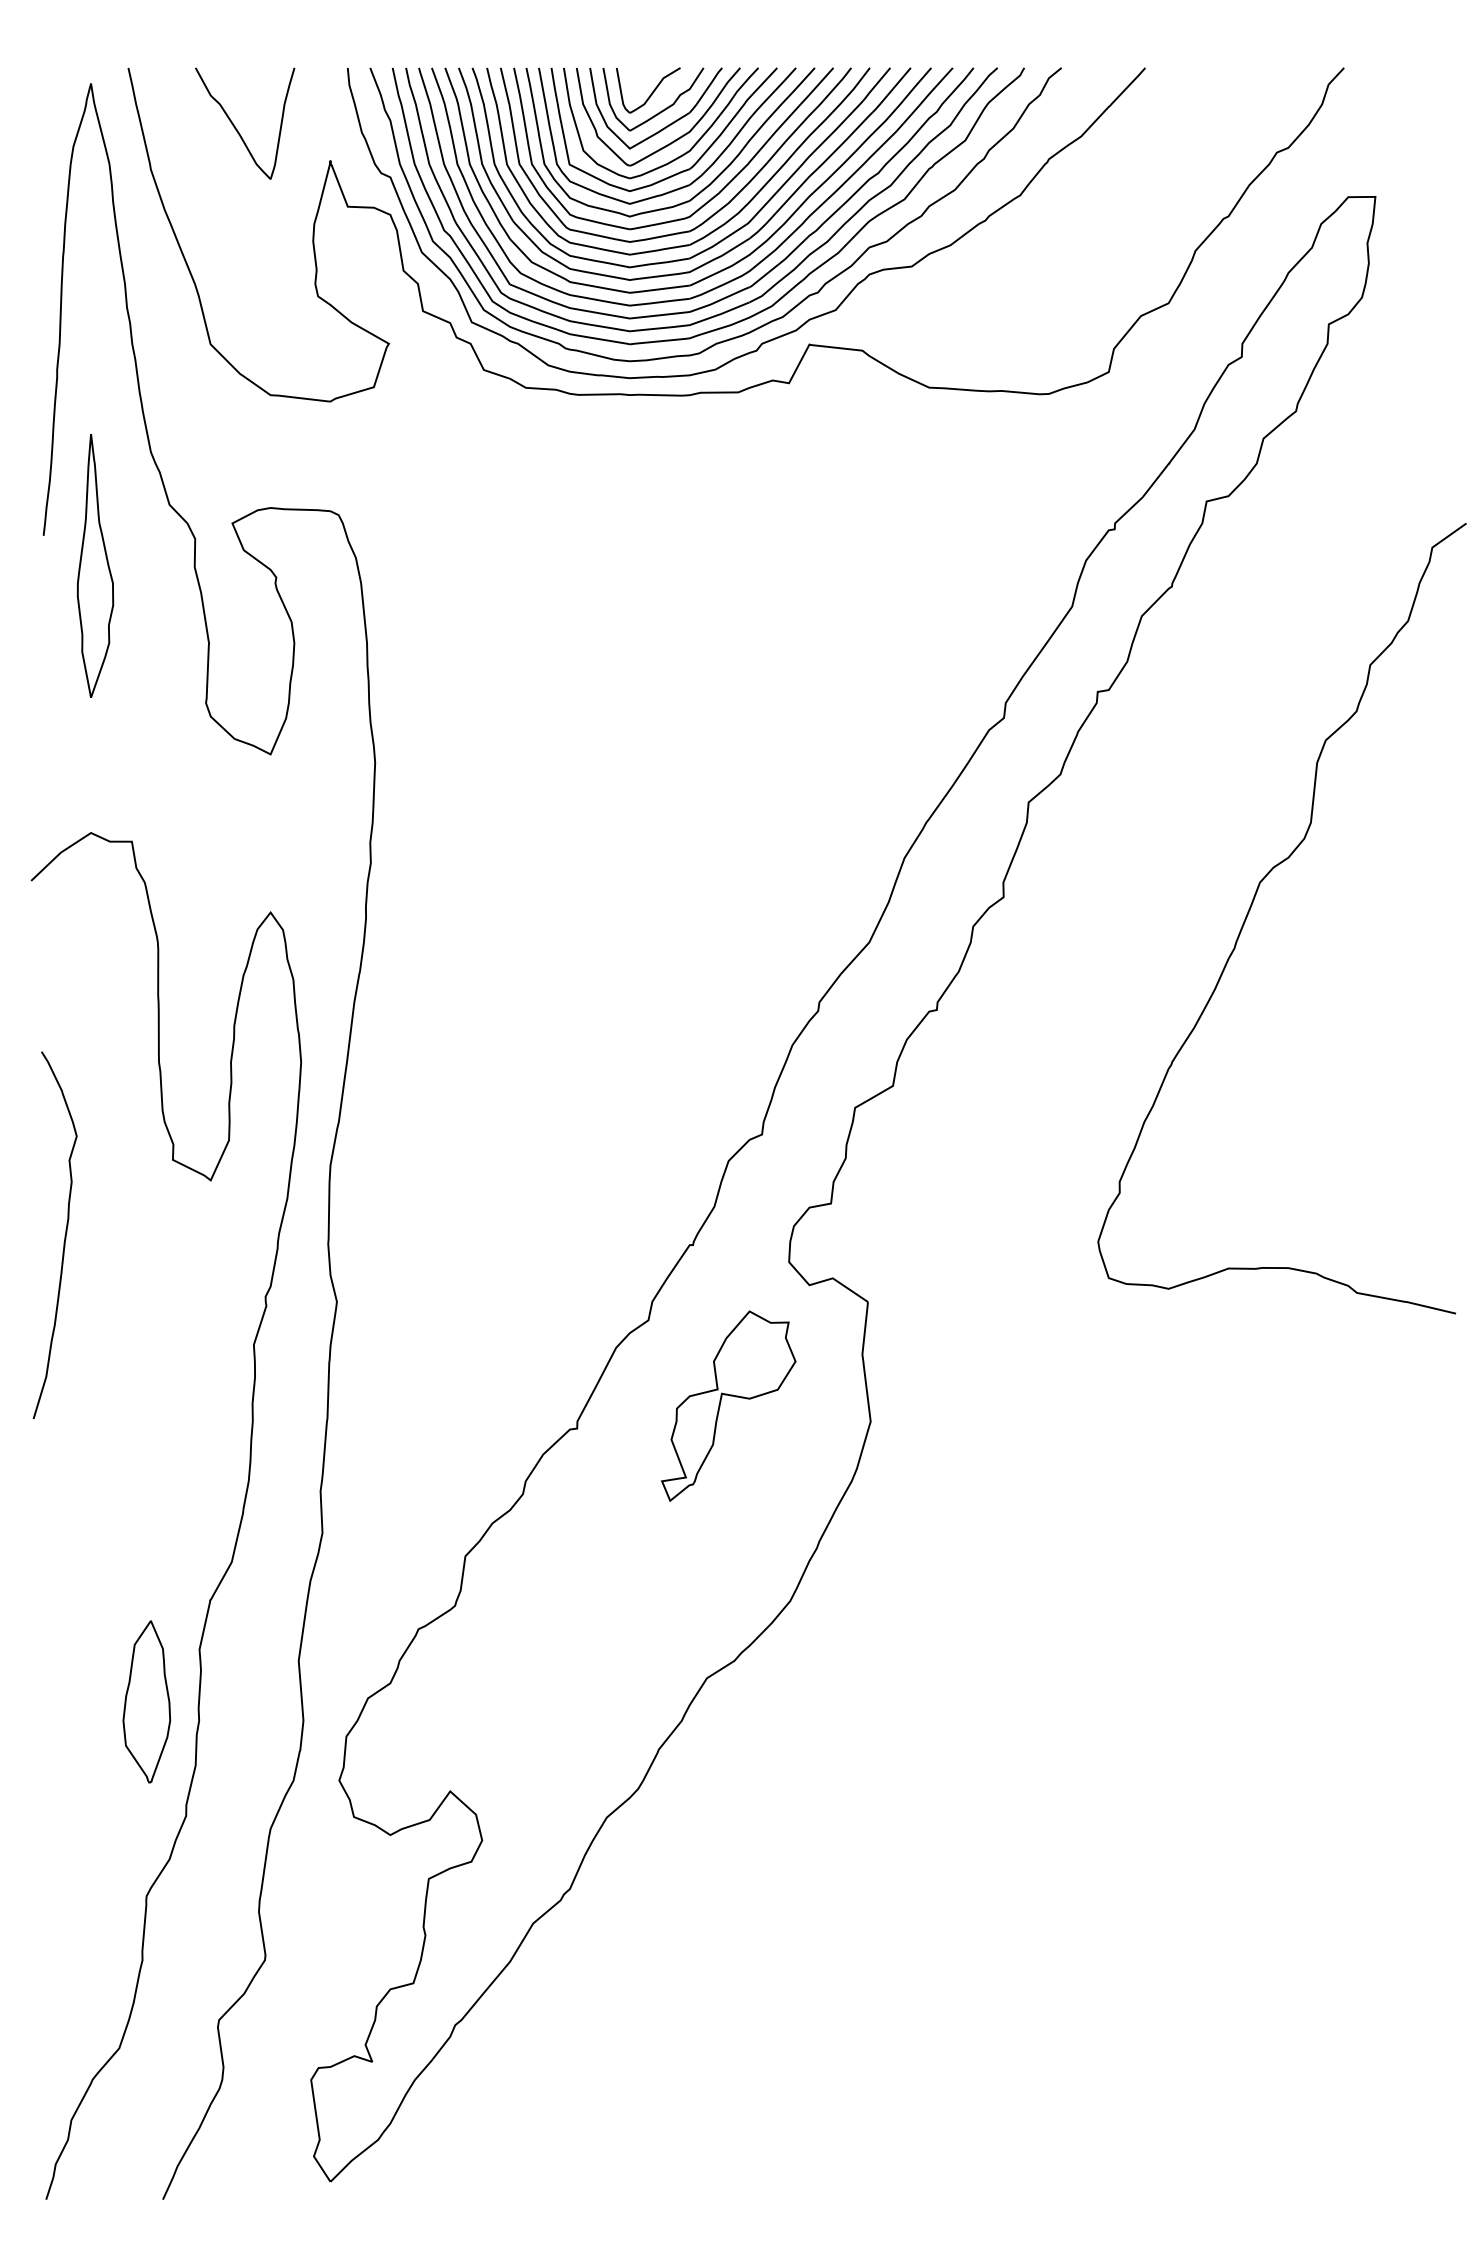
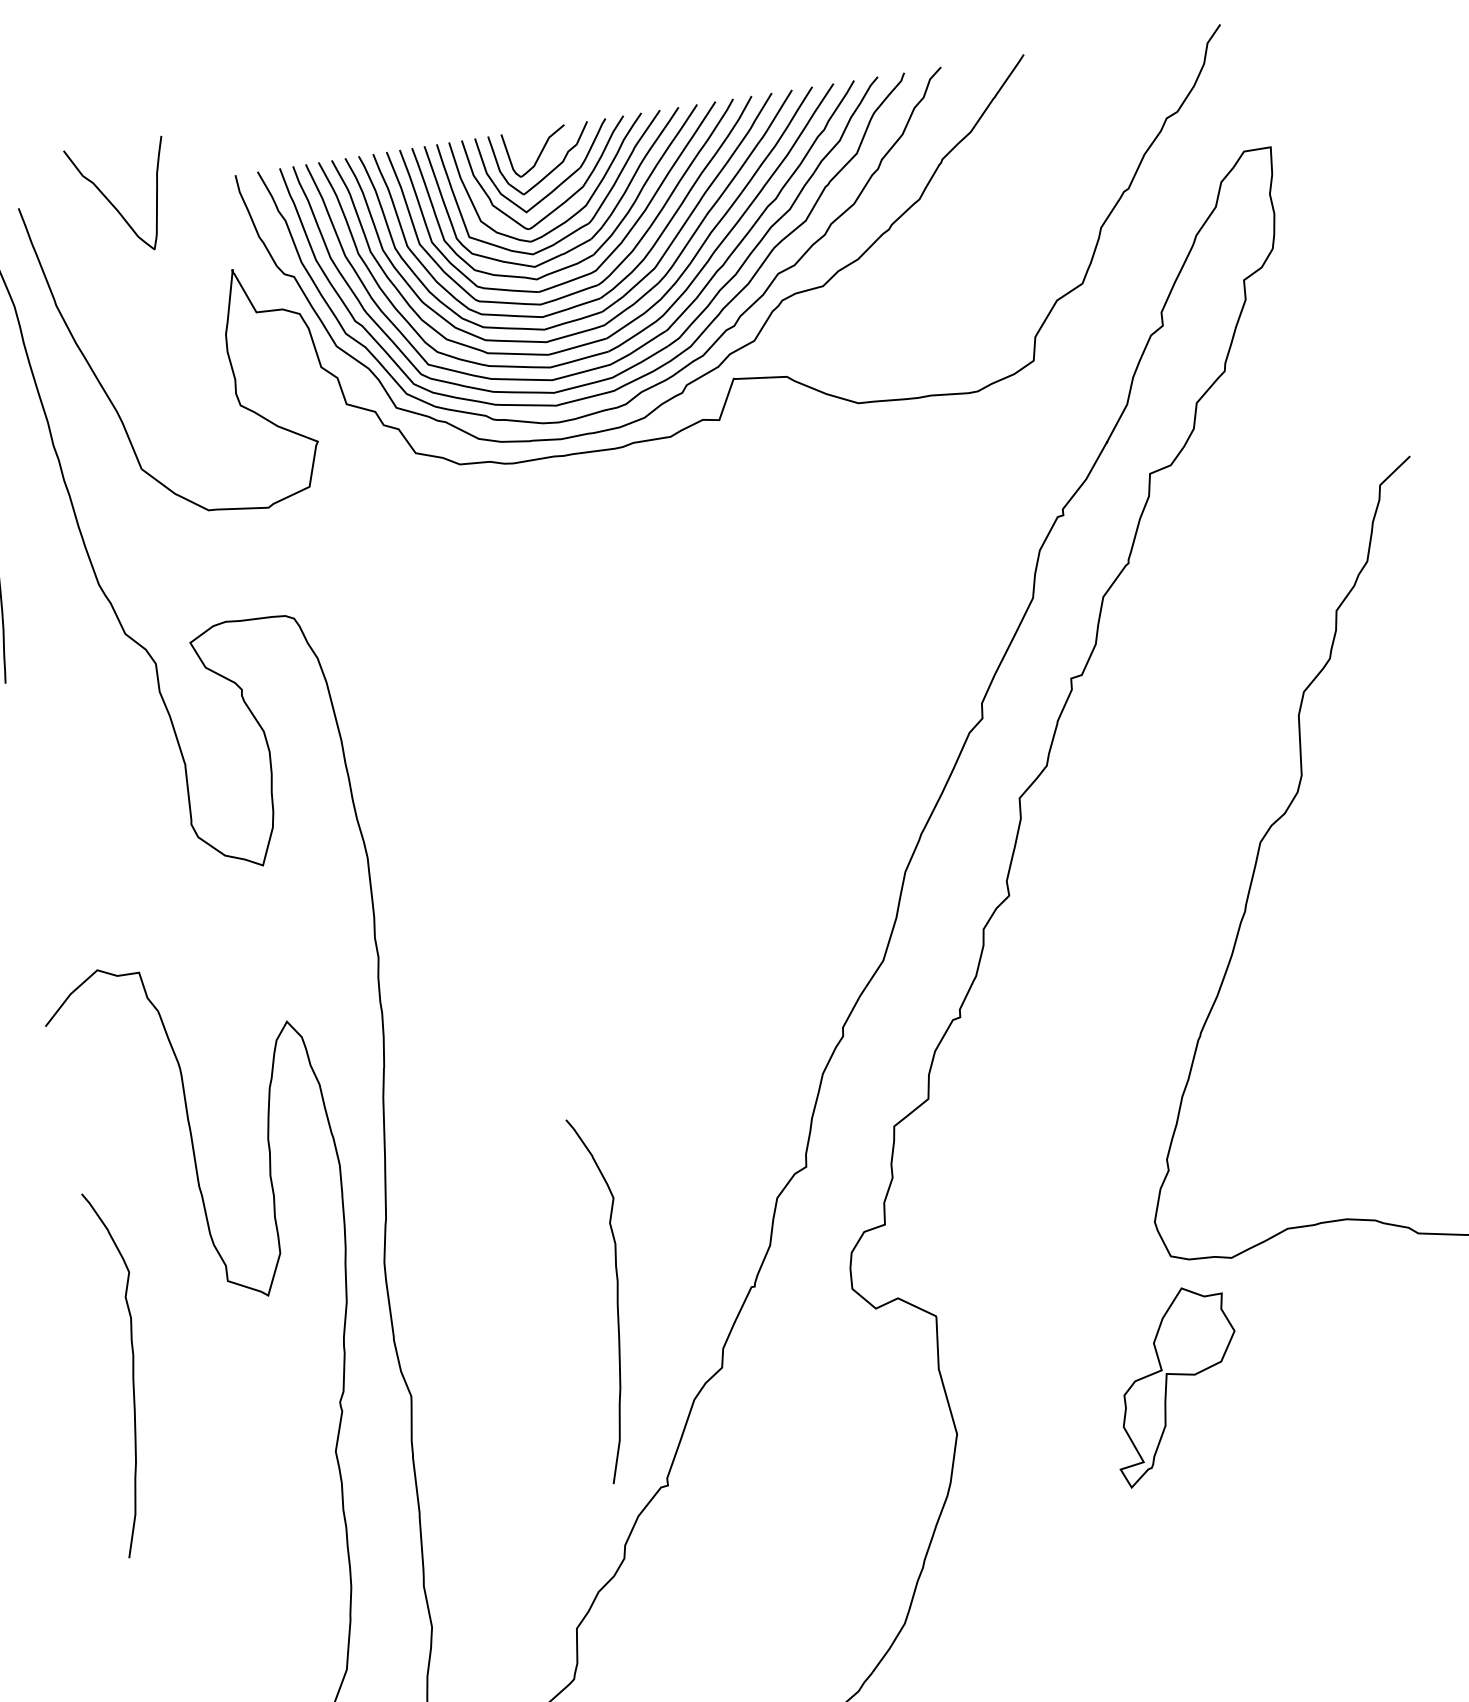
curve: (236, 127) -> (113, 203), moved
part: (95, 565) -> (61, 705), removed
curve: (554, 1235) -> (616, 1298), added
part: (721, 1402) -> (1167, 1382), moved

